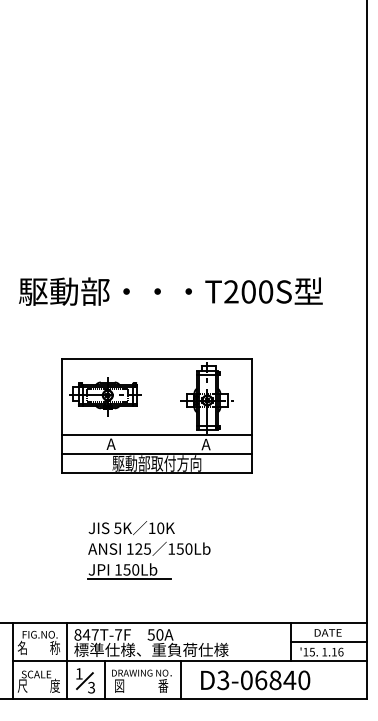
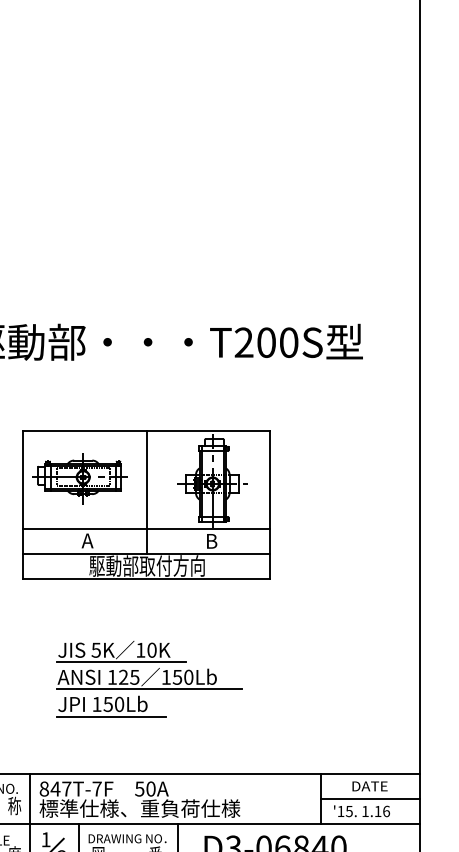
line: (156, 406) -> (146, 491), added
text: (205, 444) -> (210, 541), A -> B
line: (137, 537) -> (121, 662), added
line: (158, 558) -> (149, 689), added

